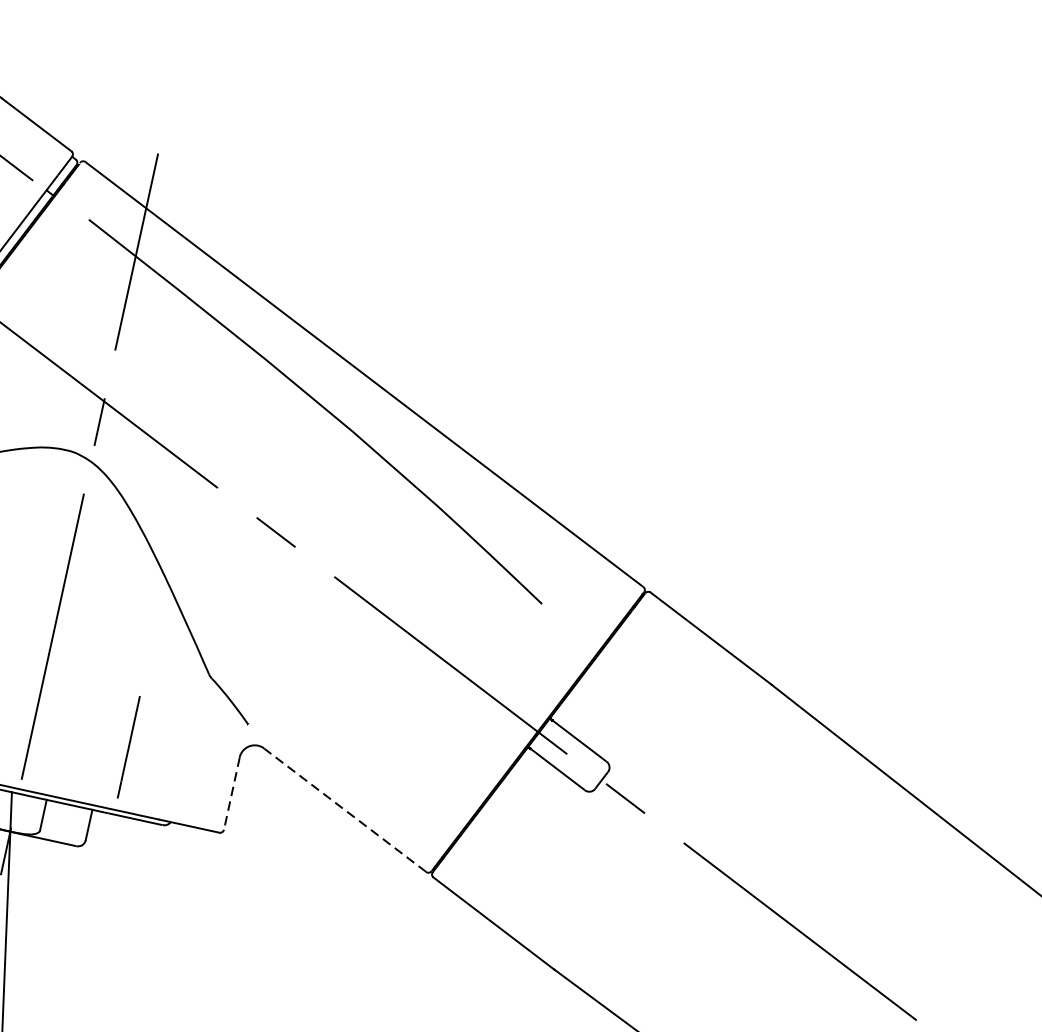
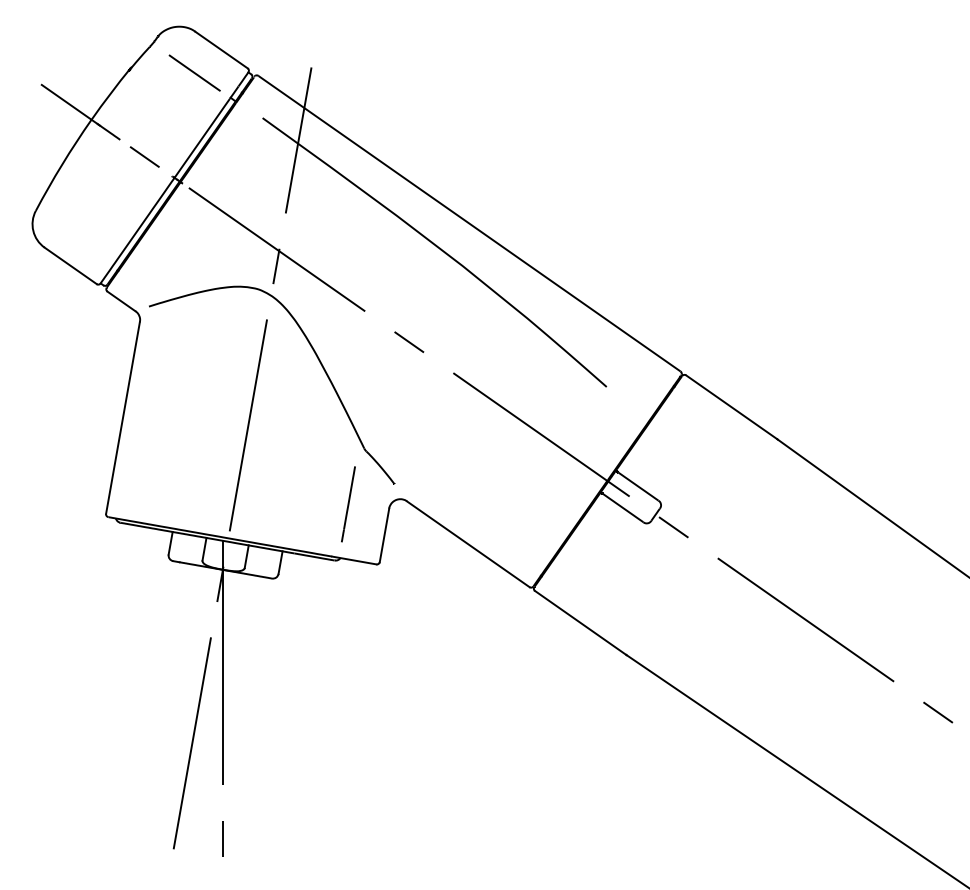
line: (128, 747) -> (348, 504), moved
line: (231, 795) -> (384, 536), dashed -> solid
line: (345, 810) -> (468, 544), dashed -> solid

